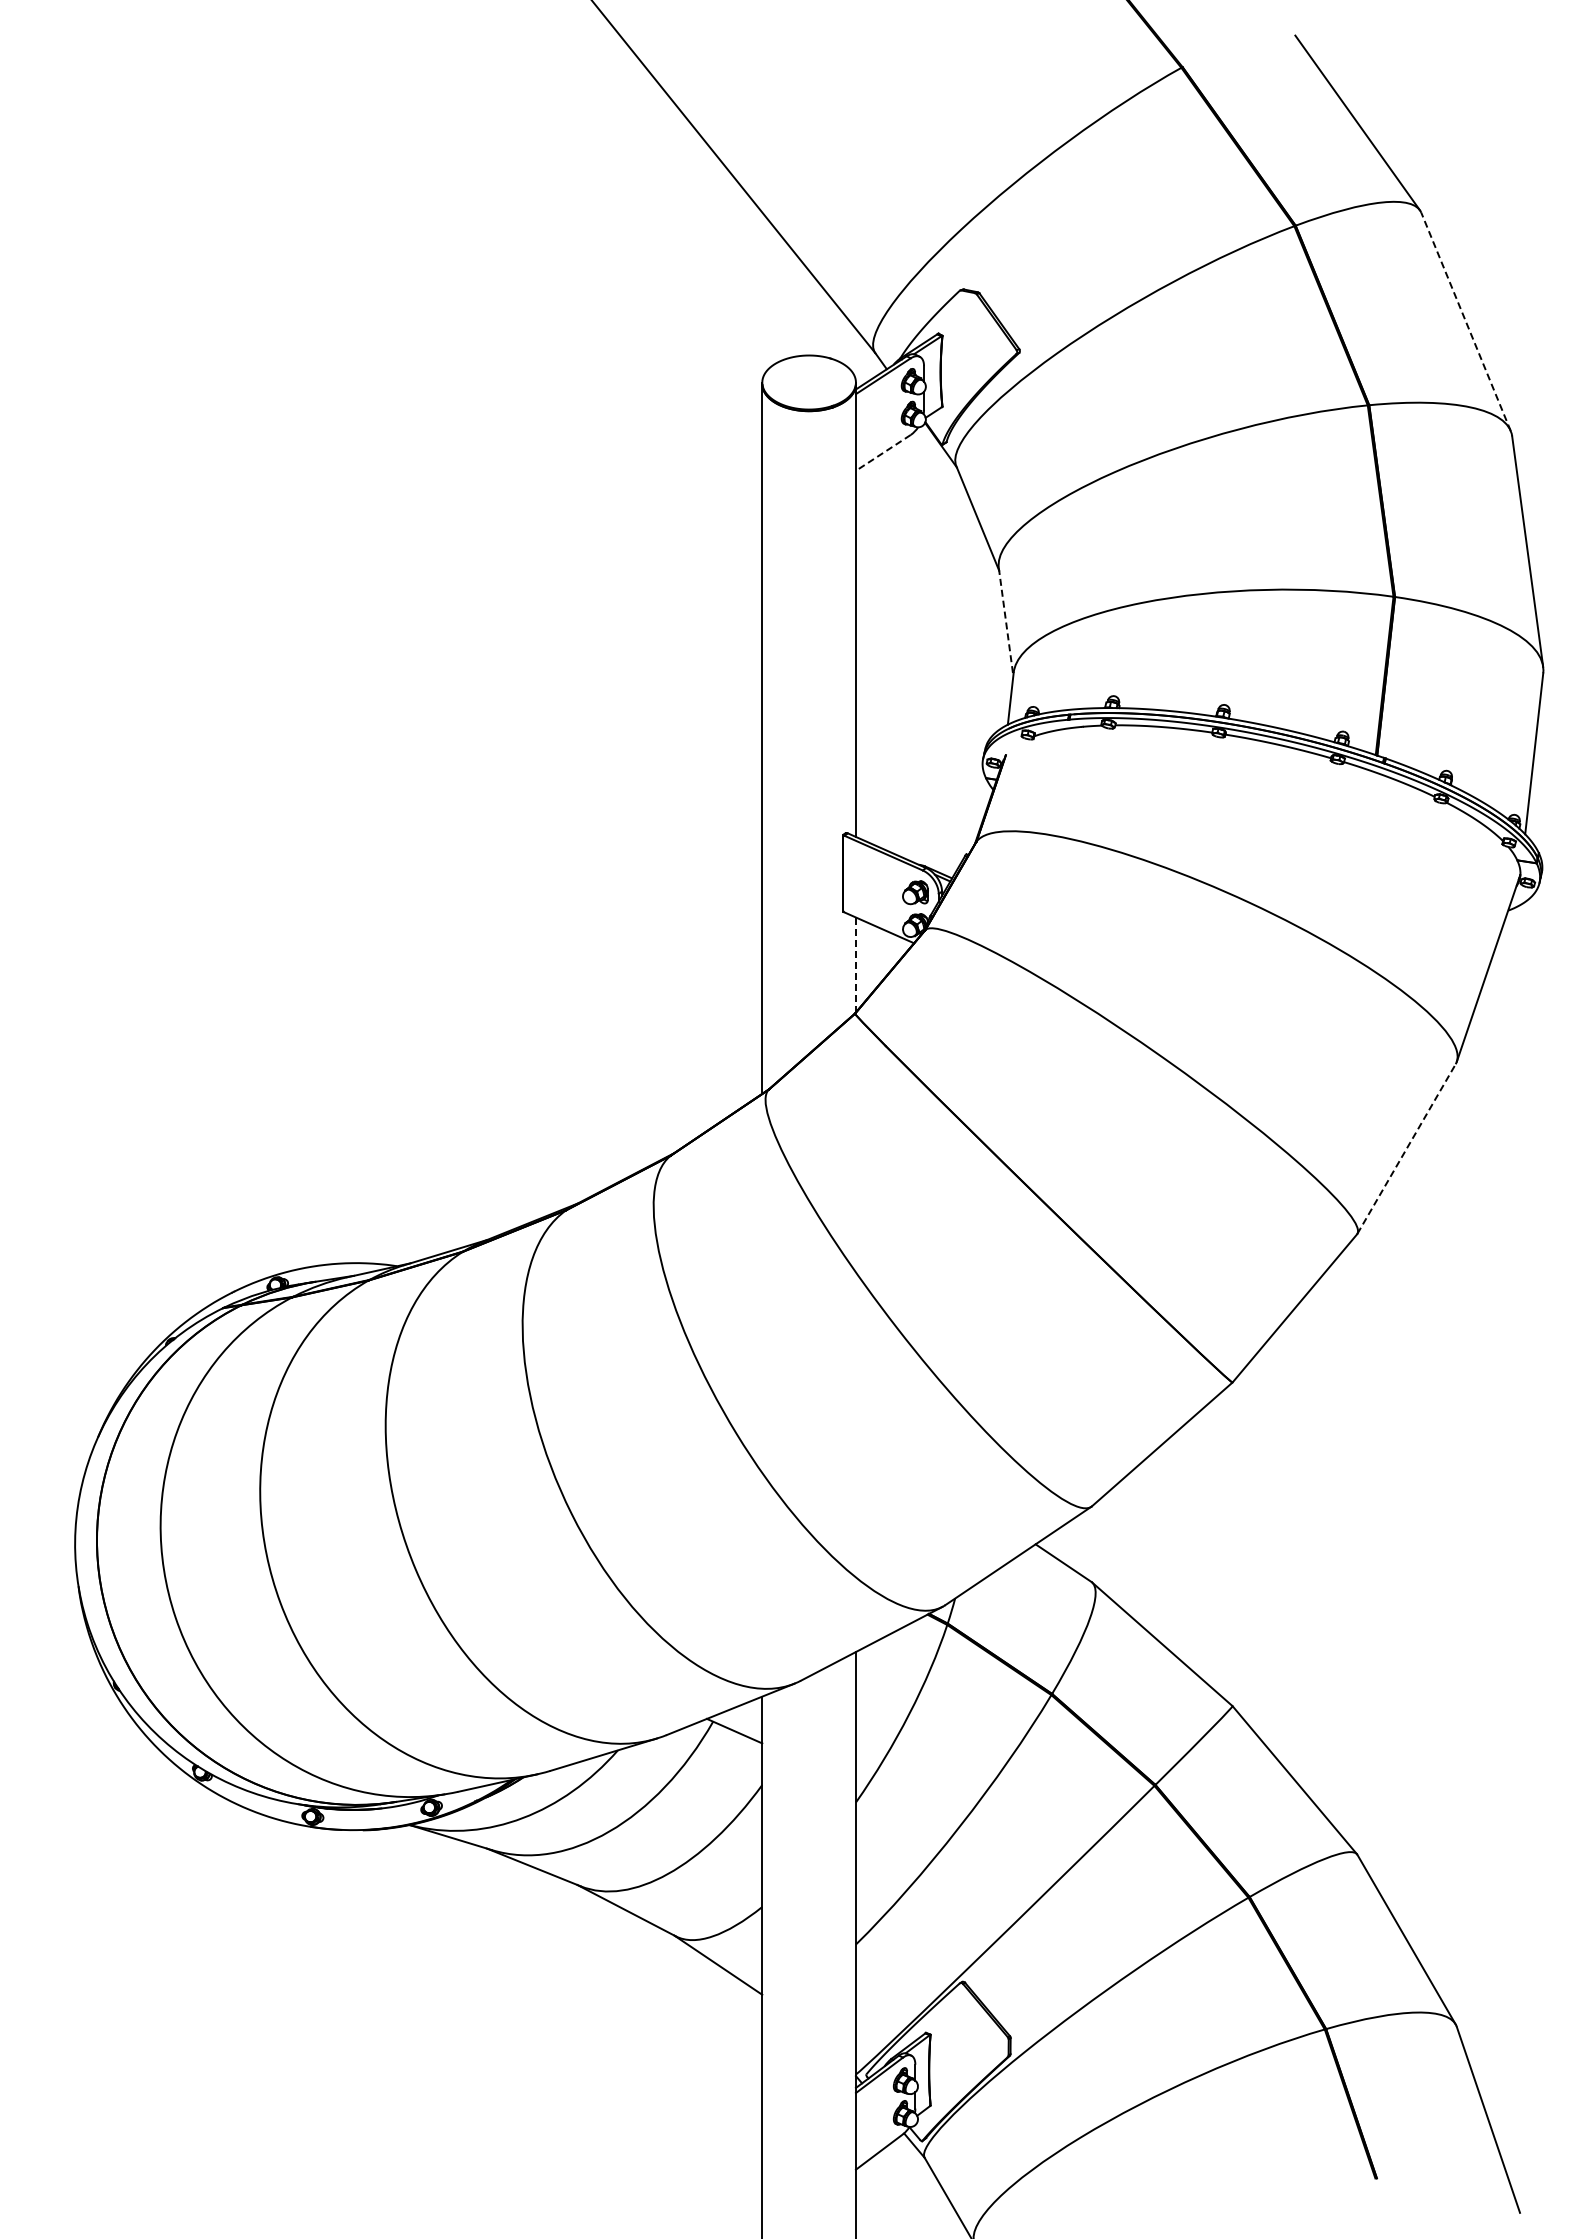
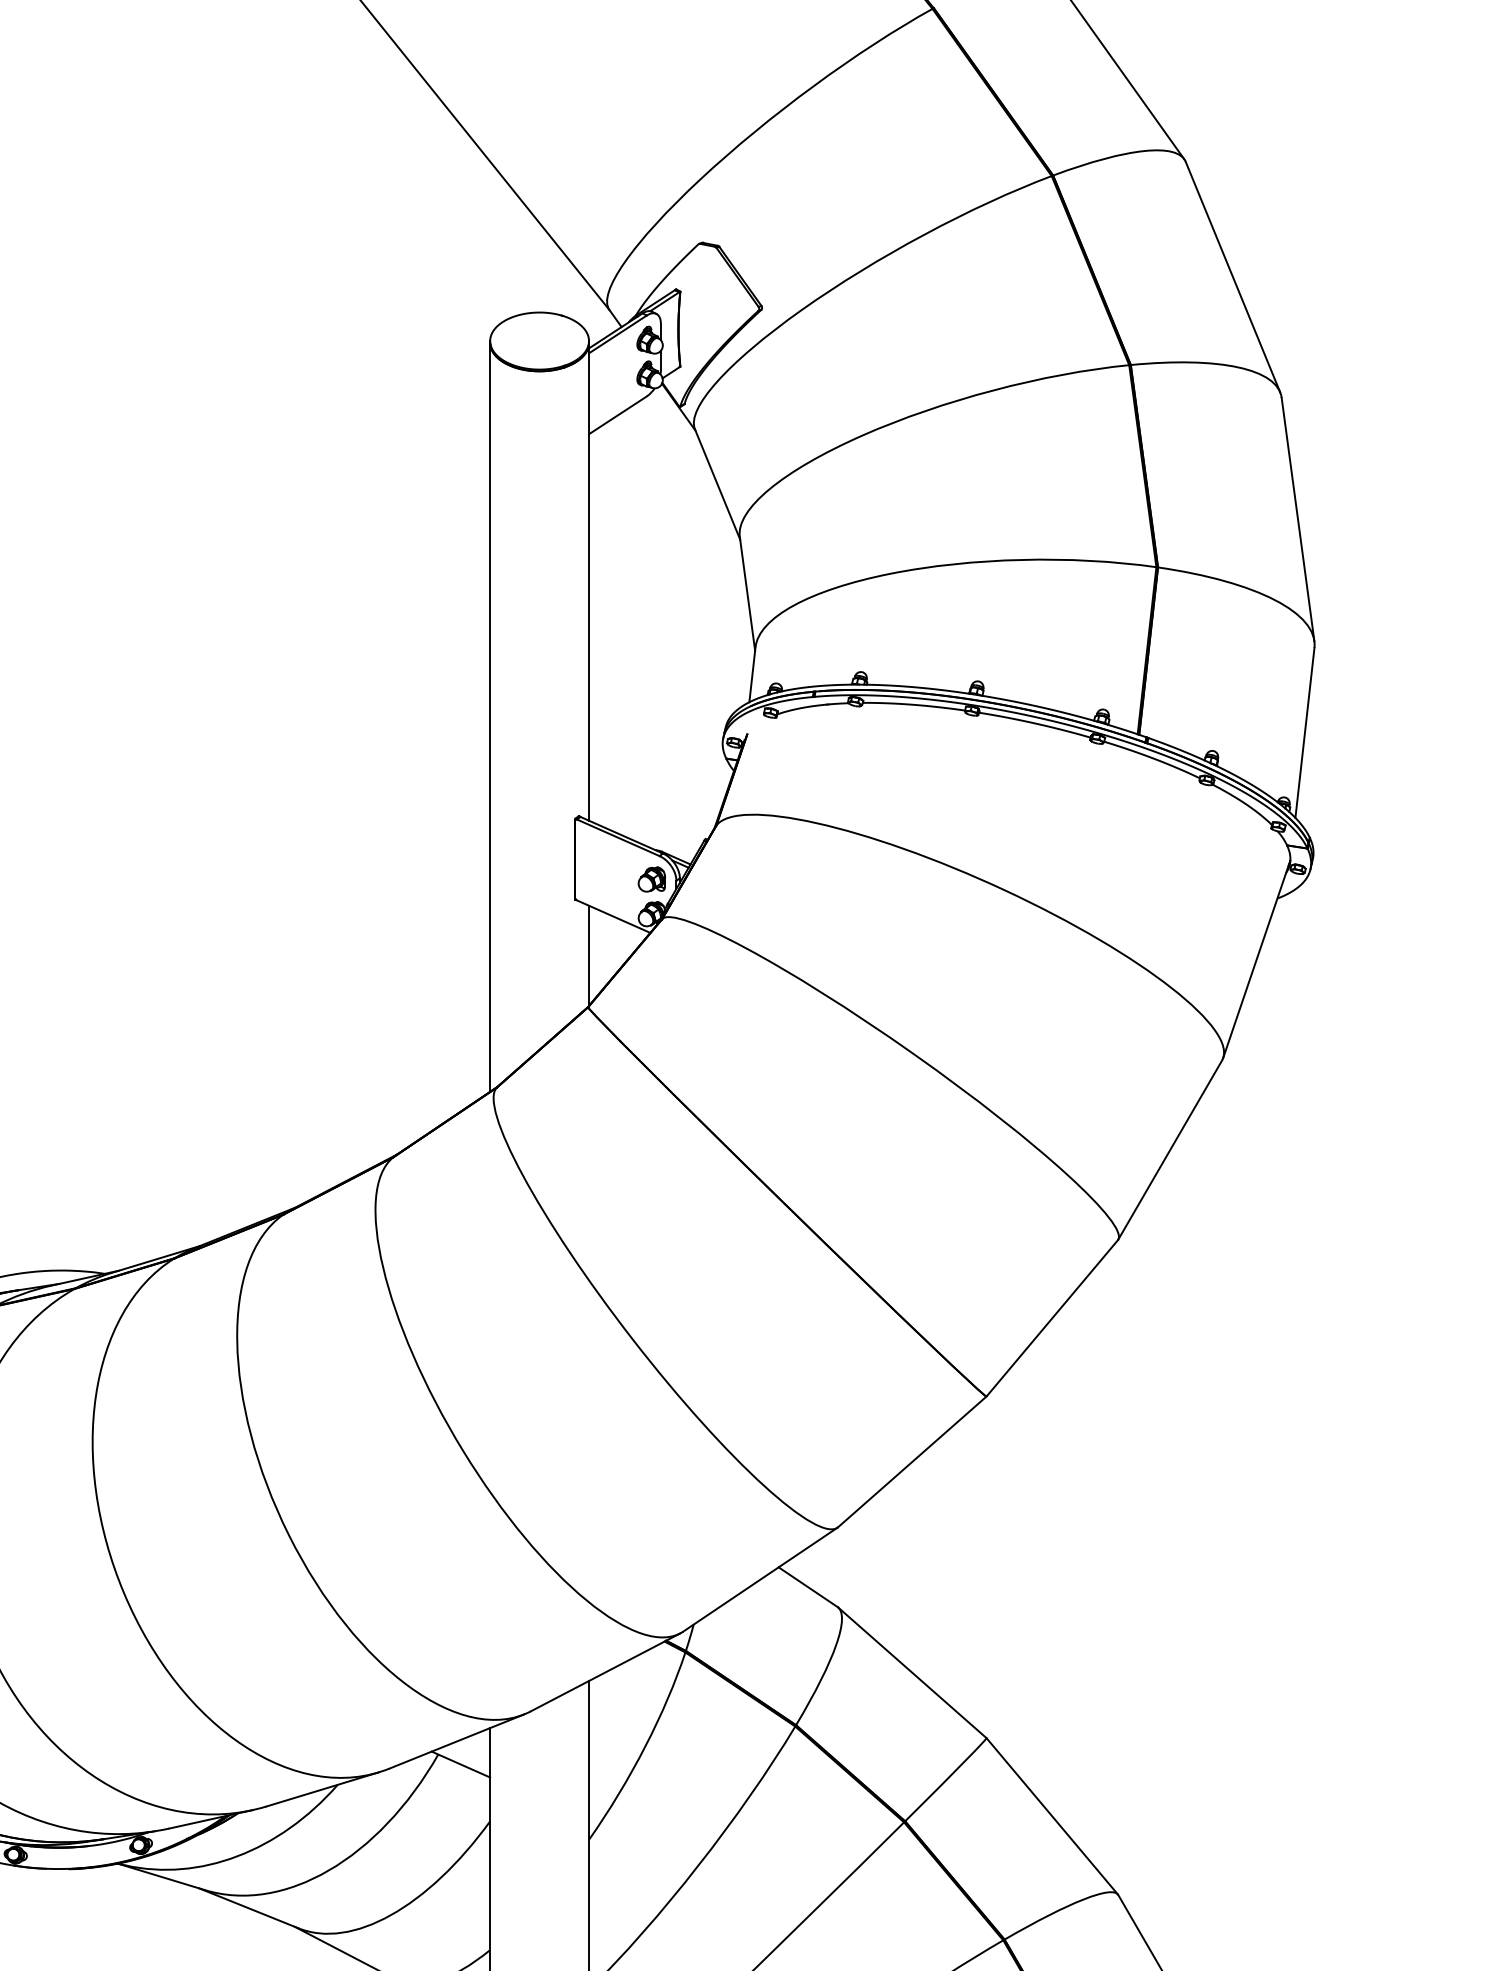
line: (1466, 321) -> (1233, 276), dashed -> solid
line: (883, 452) -> (618, 414), dashed -> solid
line: (1006, 622) -> (747, 594), dashed -> solid
line: (855, 965) -> (588, 956), dashed -> solid
line: (1406, 1148) -> (1170, 1149), dashed -> solid

